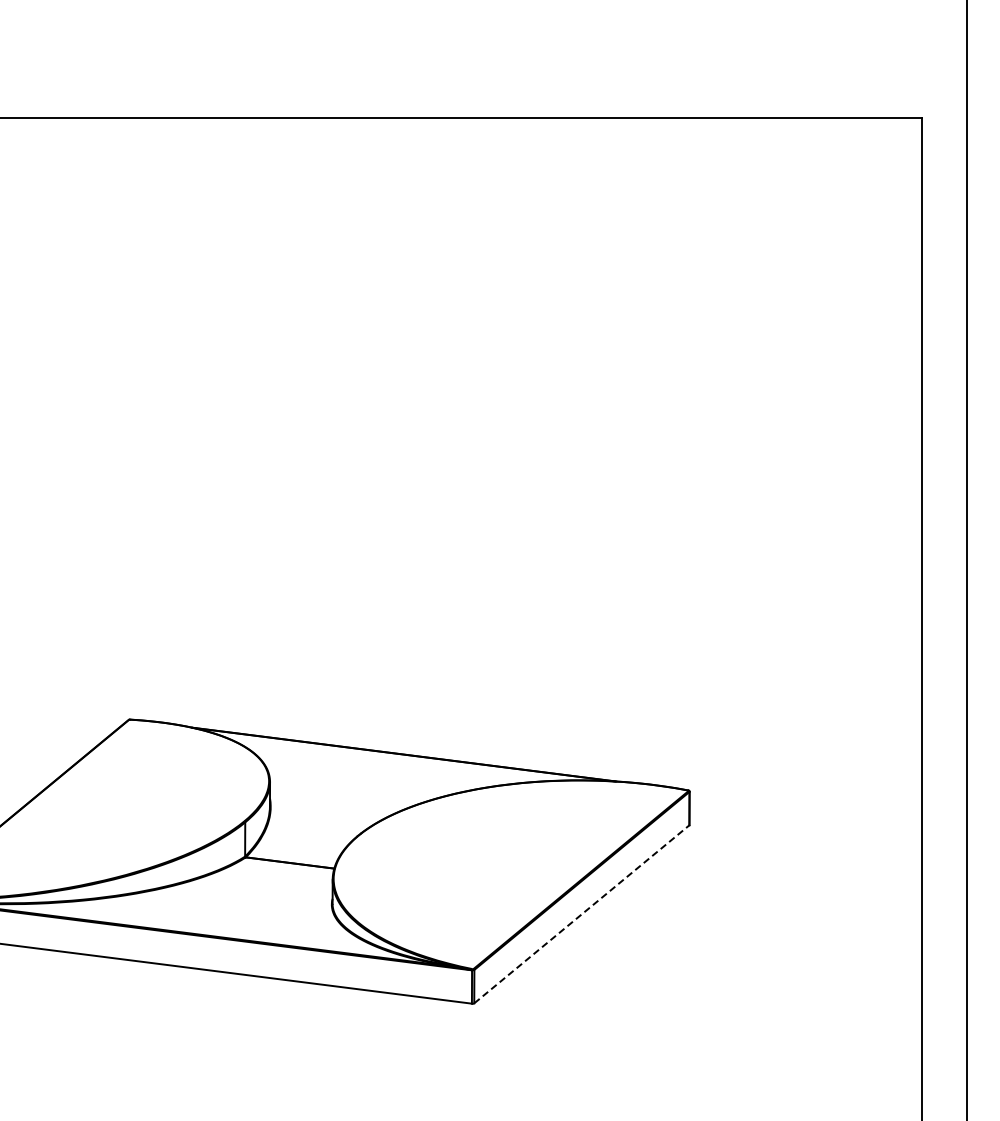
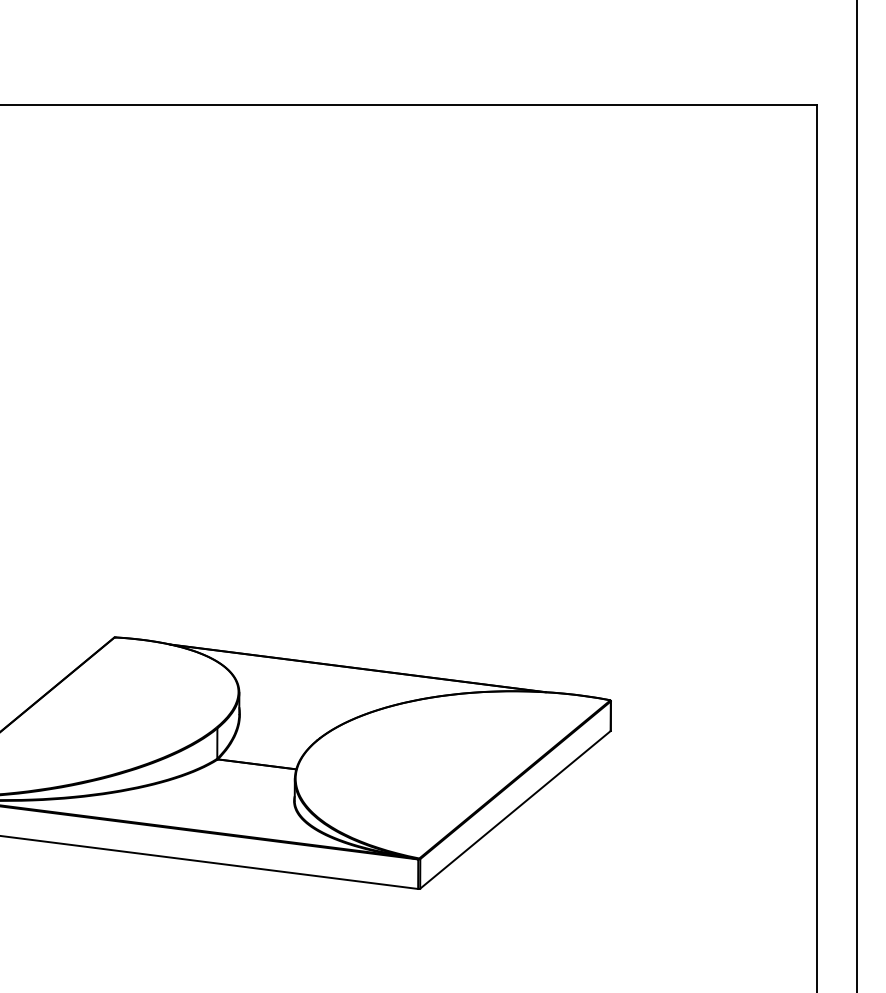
line: (581, 914) -> (515, 810), dashed -> solid

